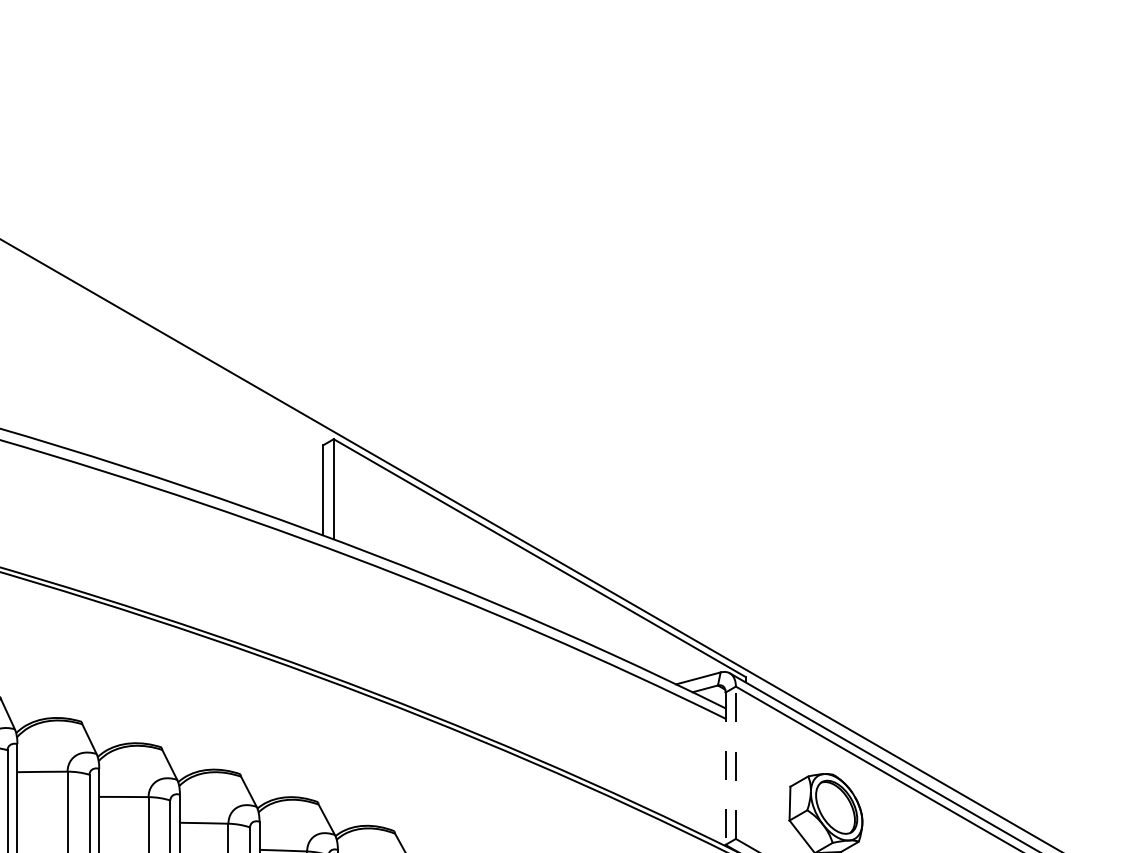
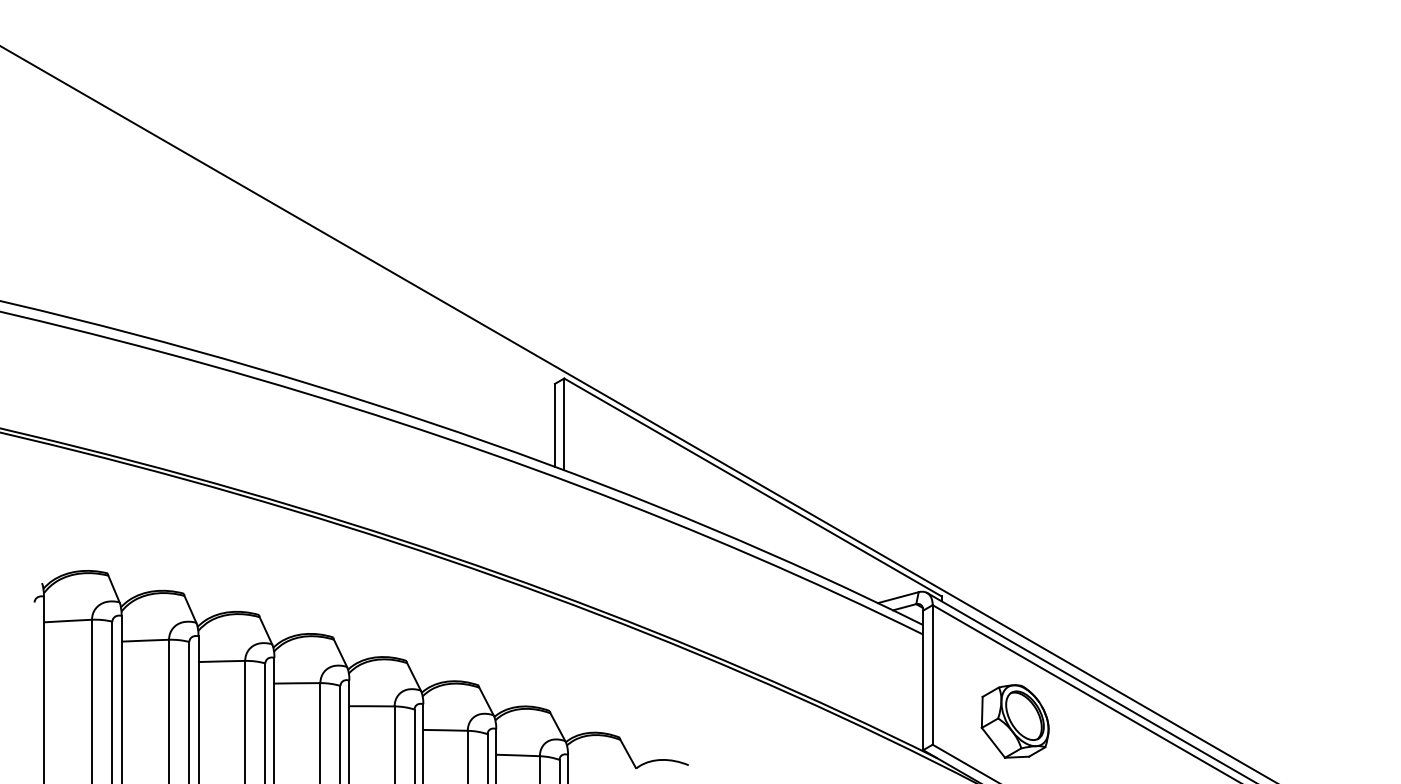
line: (735, 762) -> (932, 674), dashed -> solid
line: (725, 768) -> (923, 680), dashed -> solid

